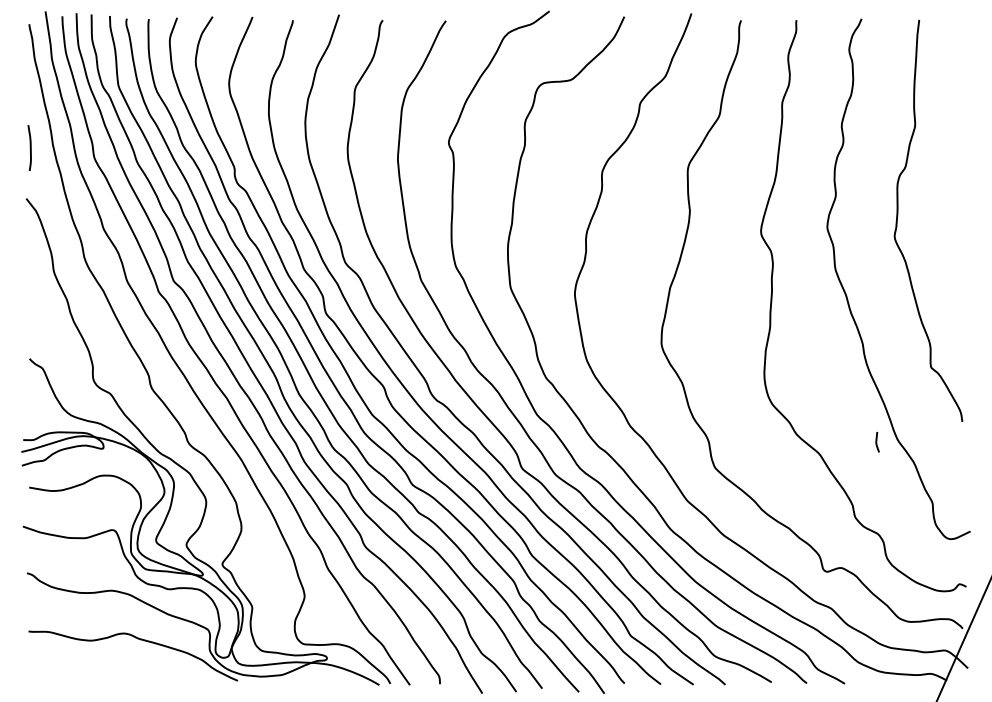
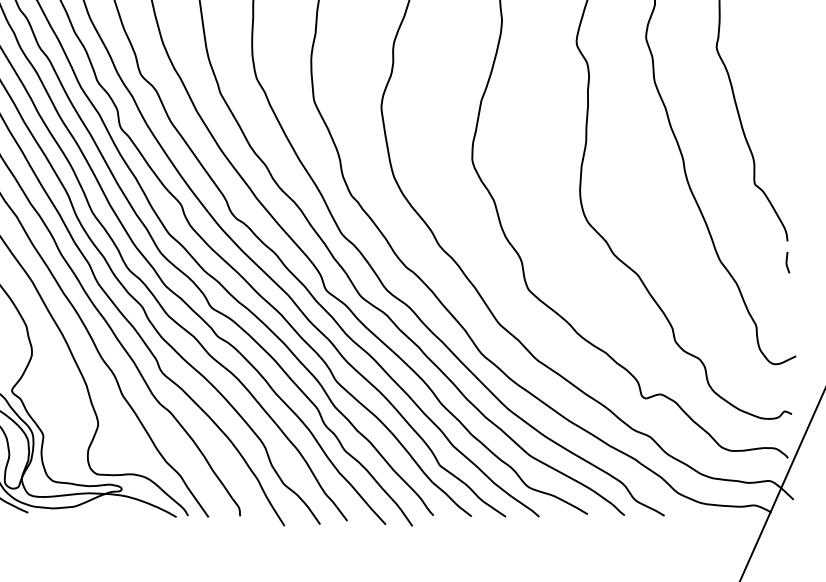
line: (877, 442) -> (787, 262), moved

